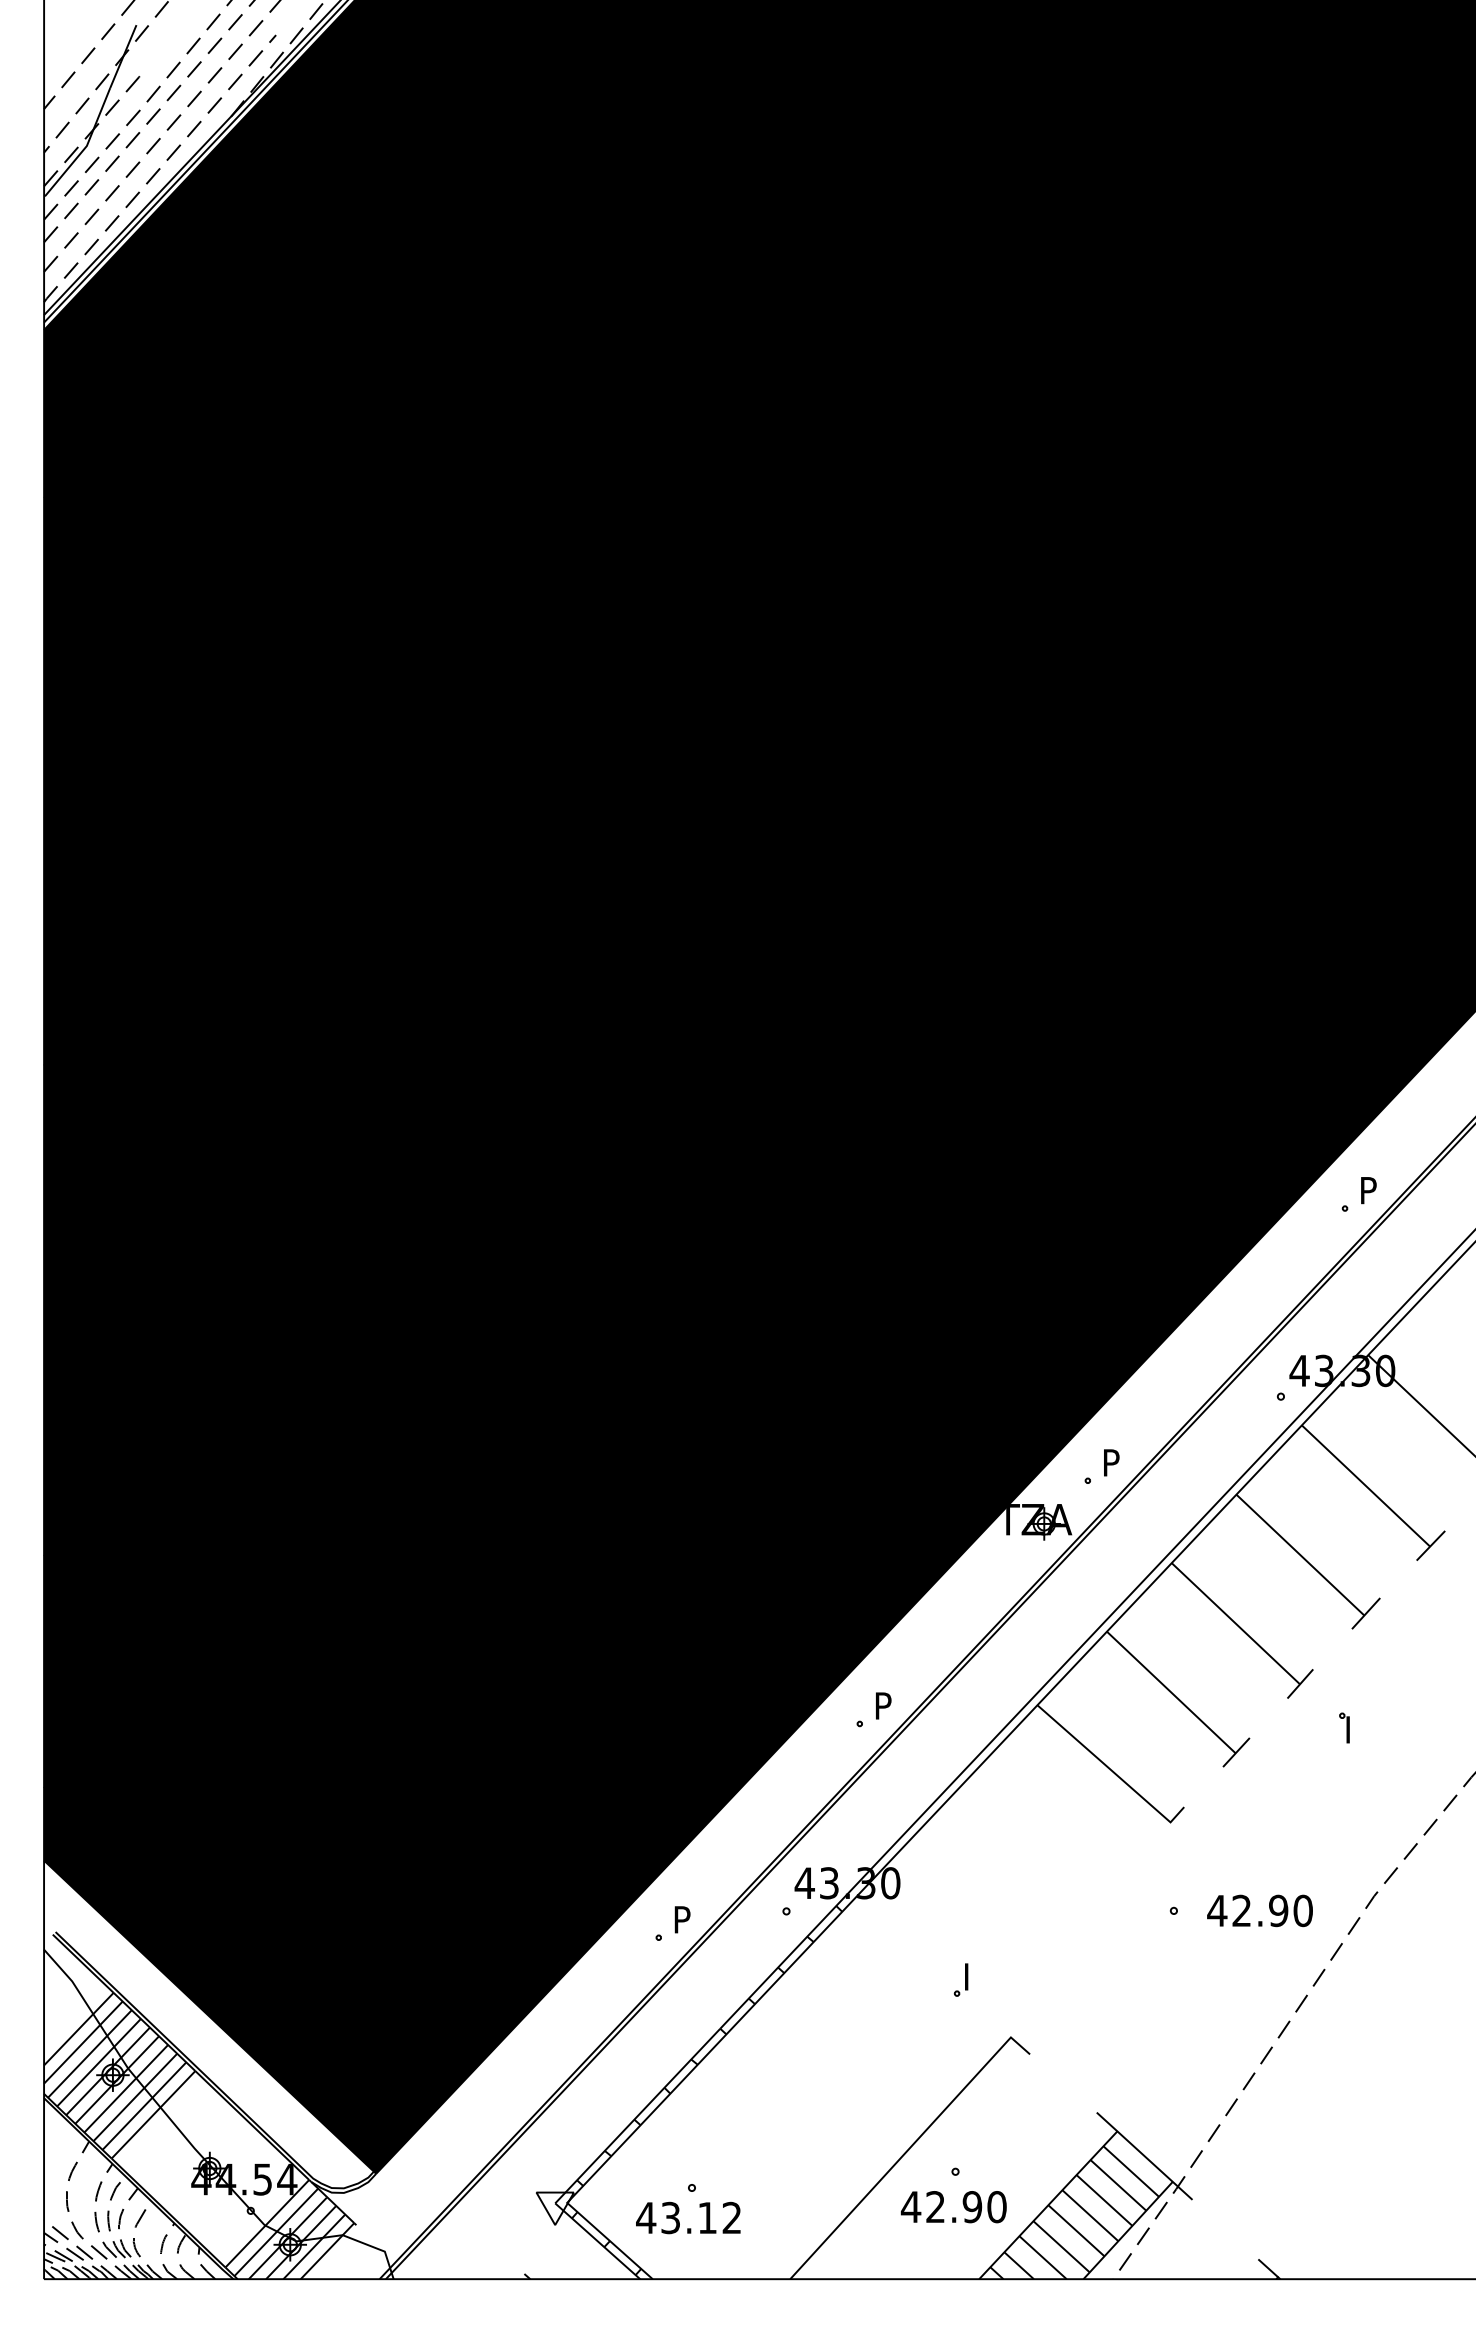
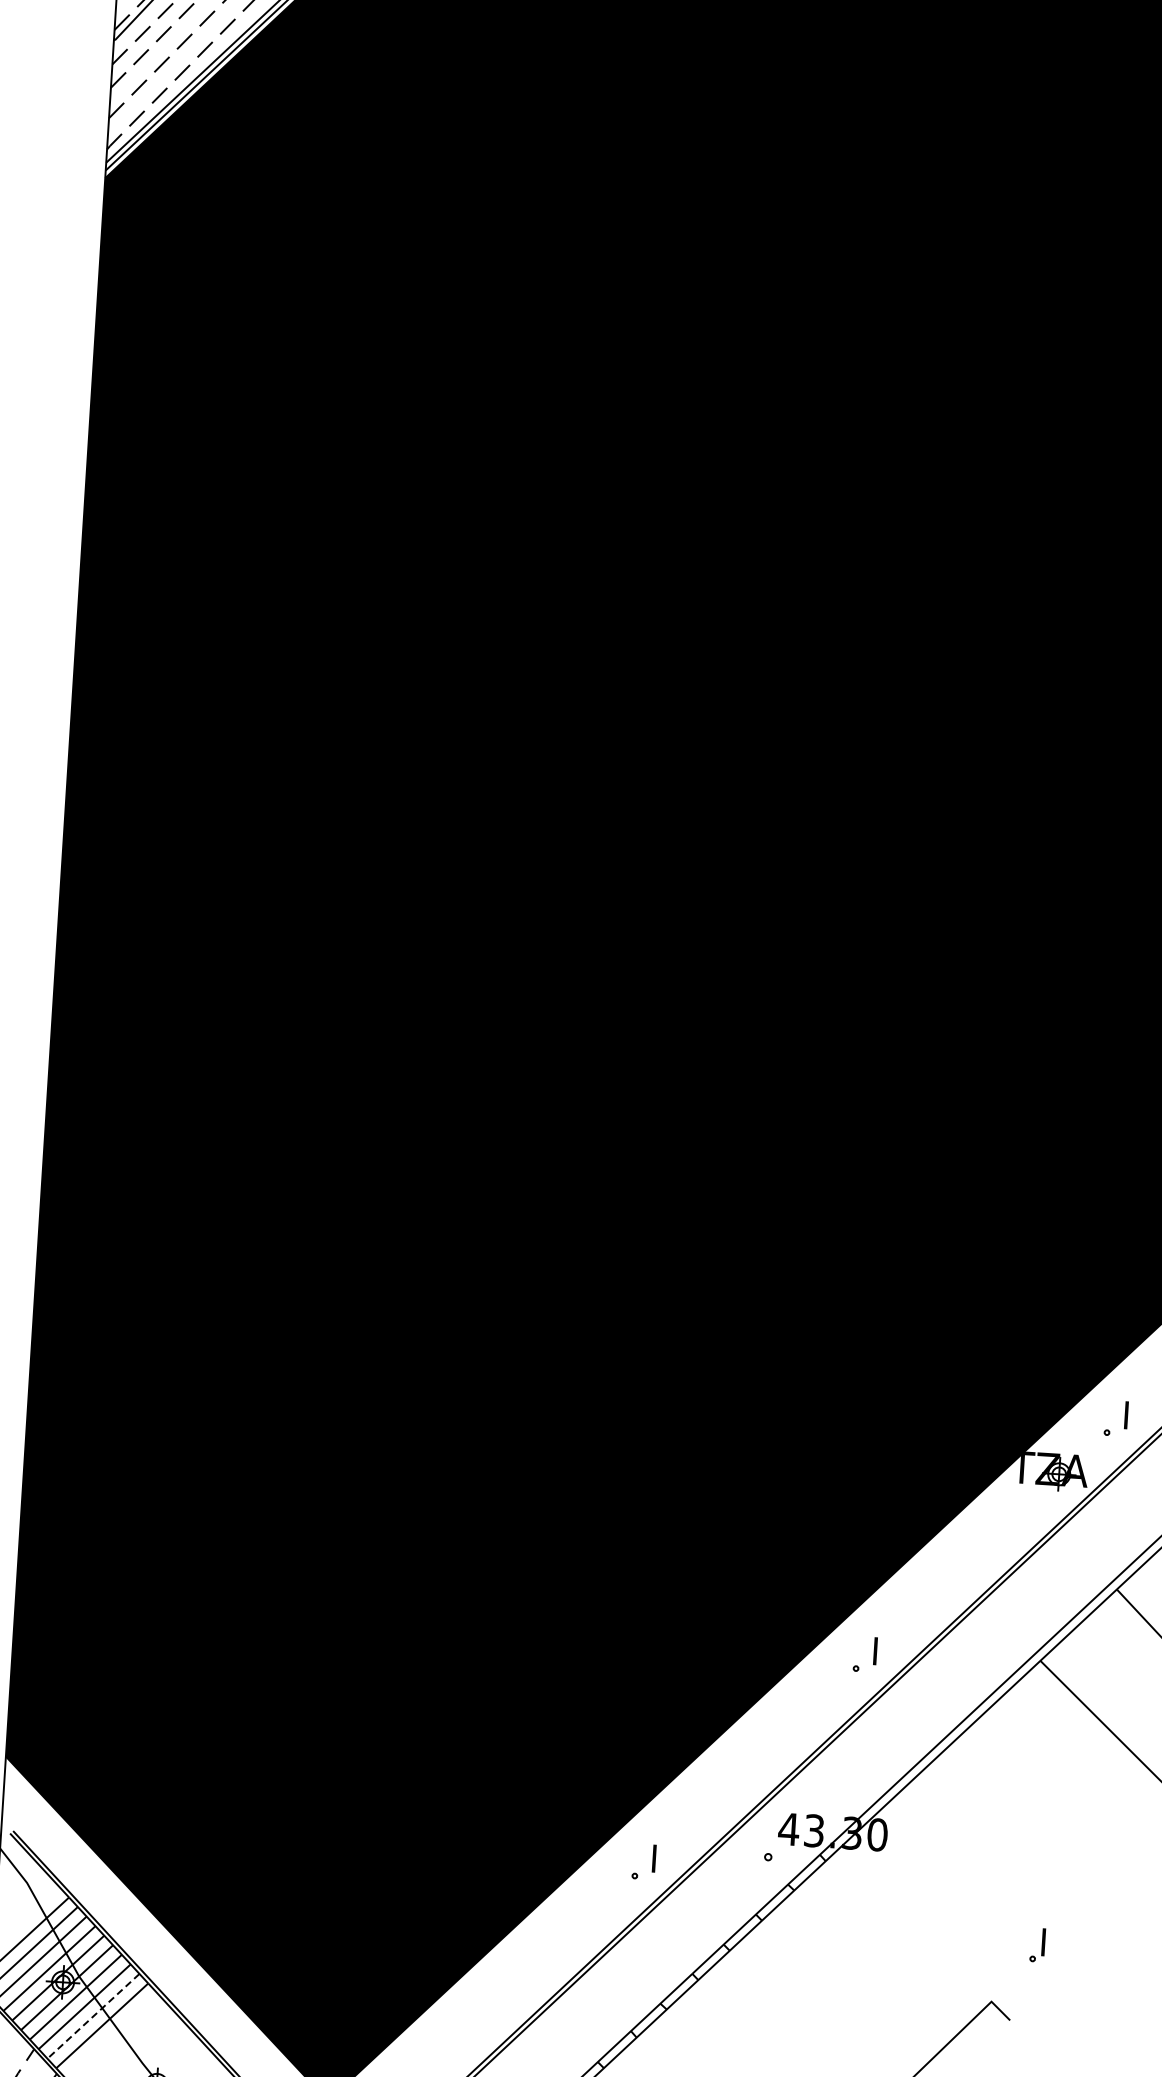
text: (1113, 1457) -> (1134, 1410), P -> I
text: (885, 1700) -> (884, 1646), P -> I
text: (684, 1914) -> (662, 1853), P -> I
part: (960, 1979) -> (1037, 1944), moved
line: (144, 2106) -> (93, 2016), solid -> dashed

